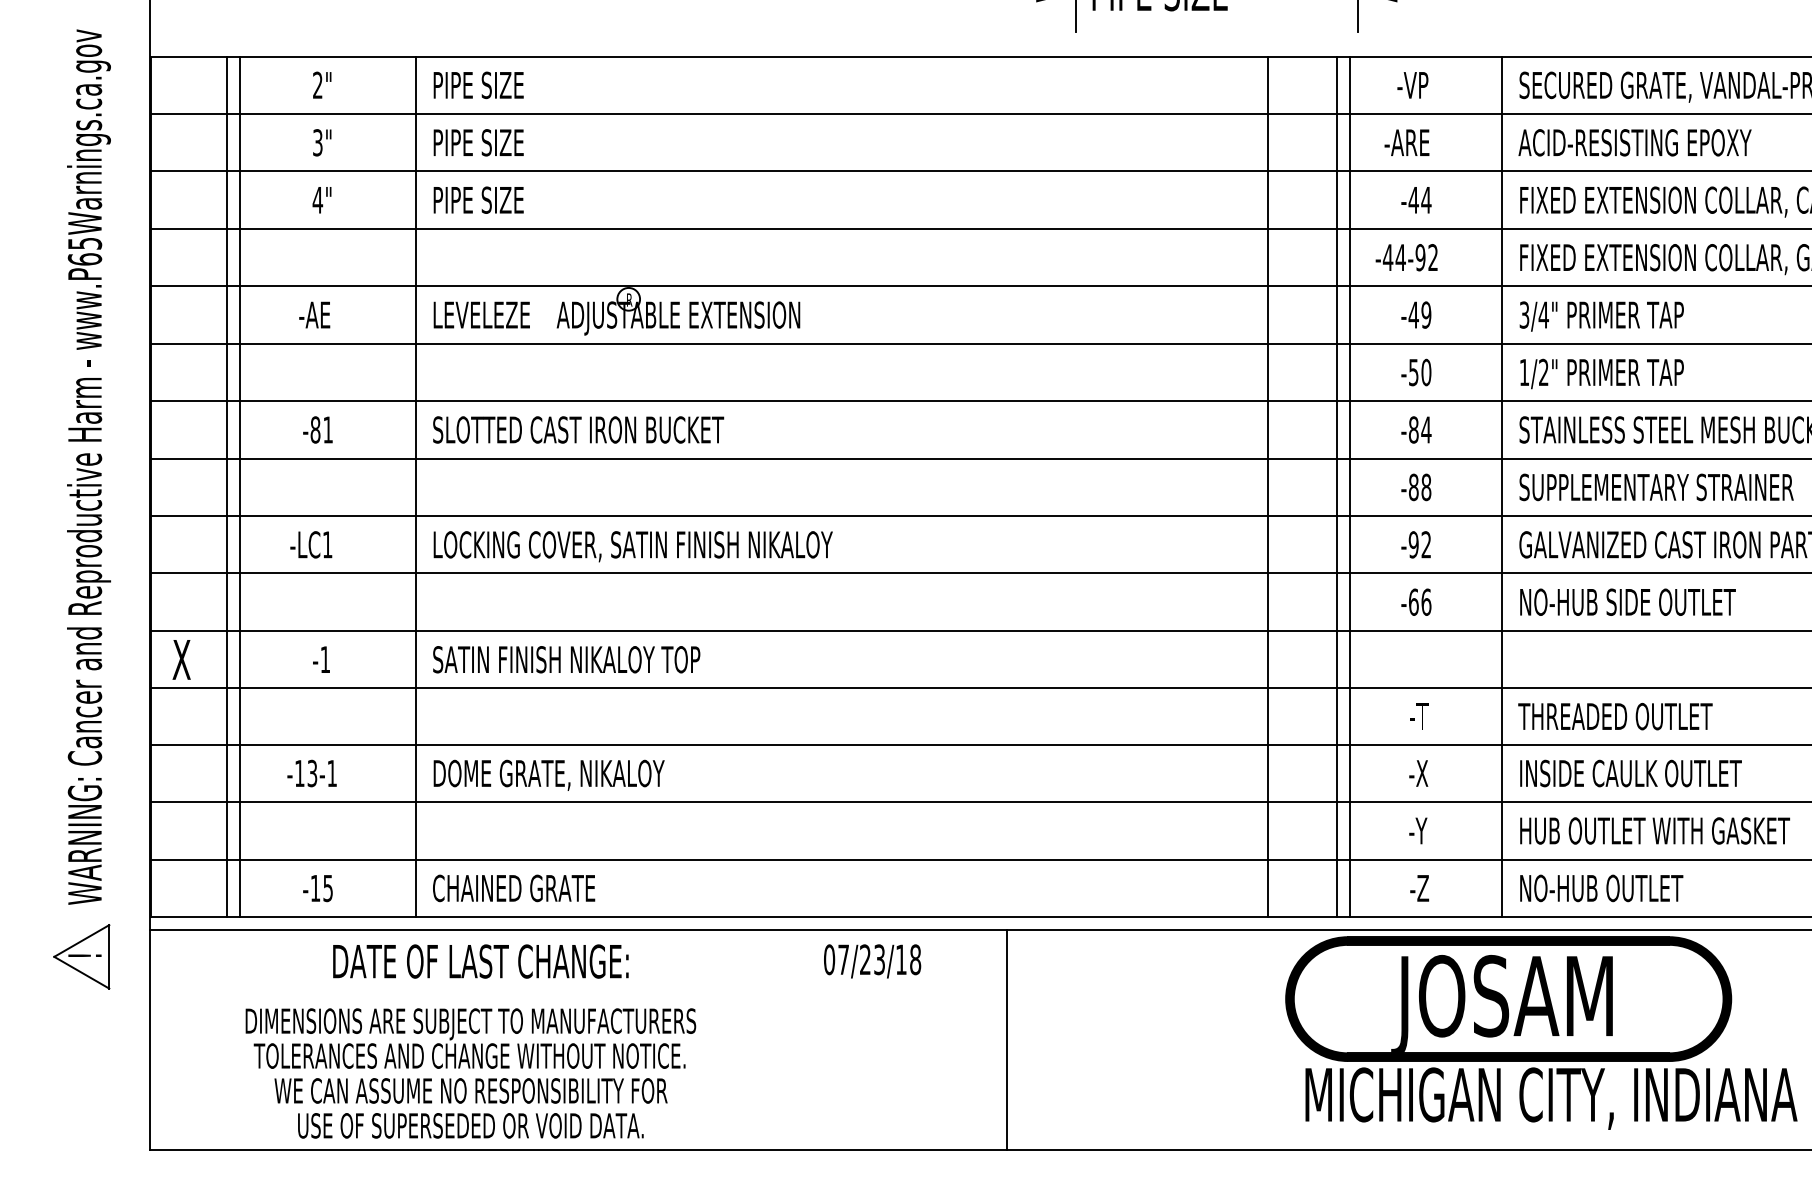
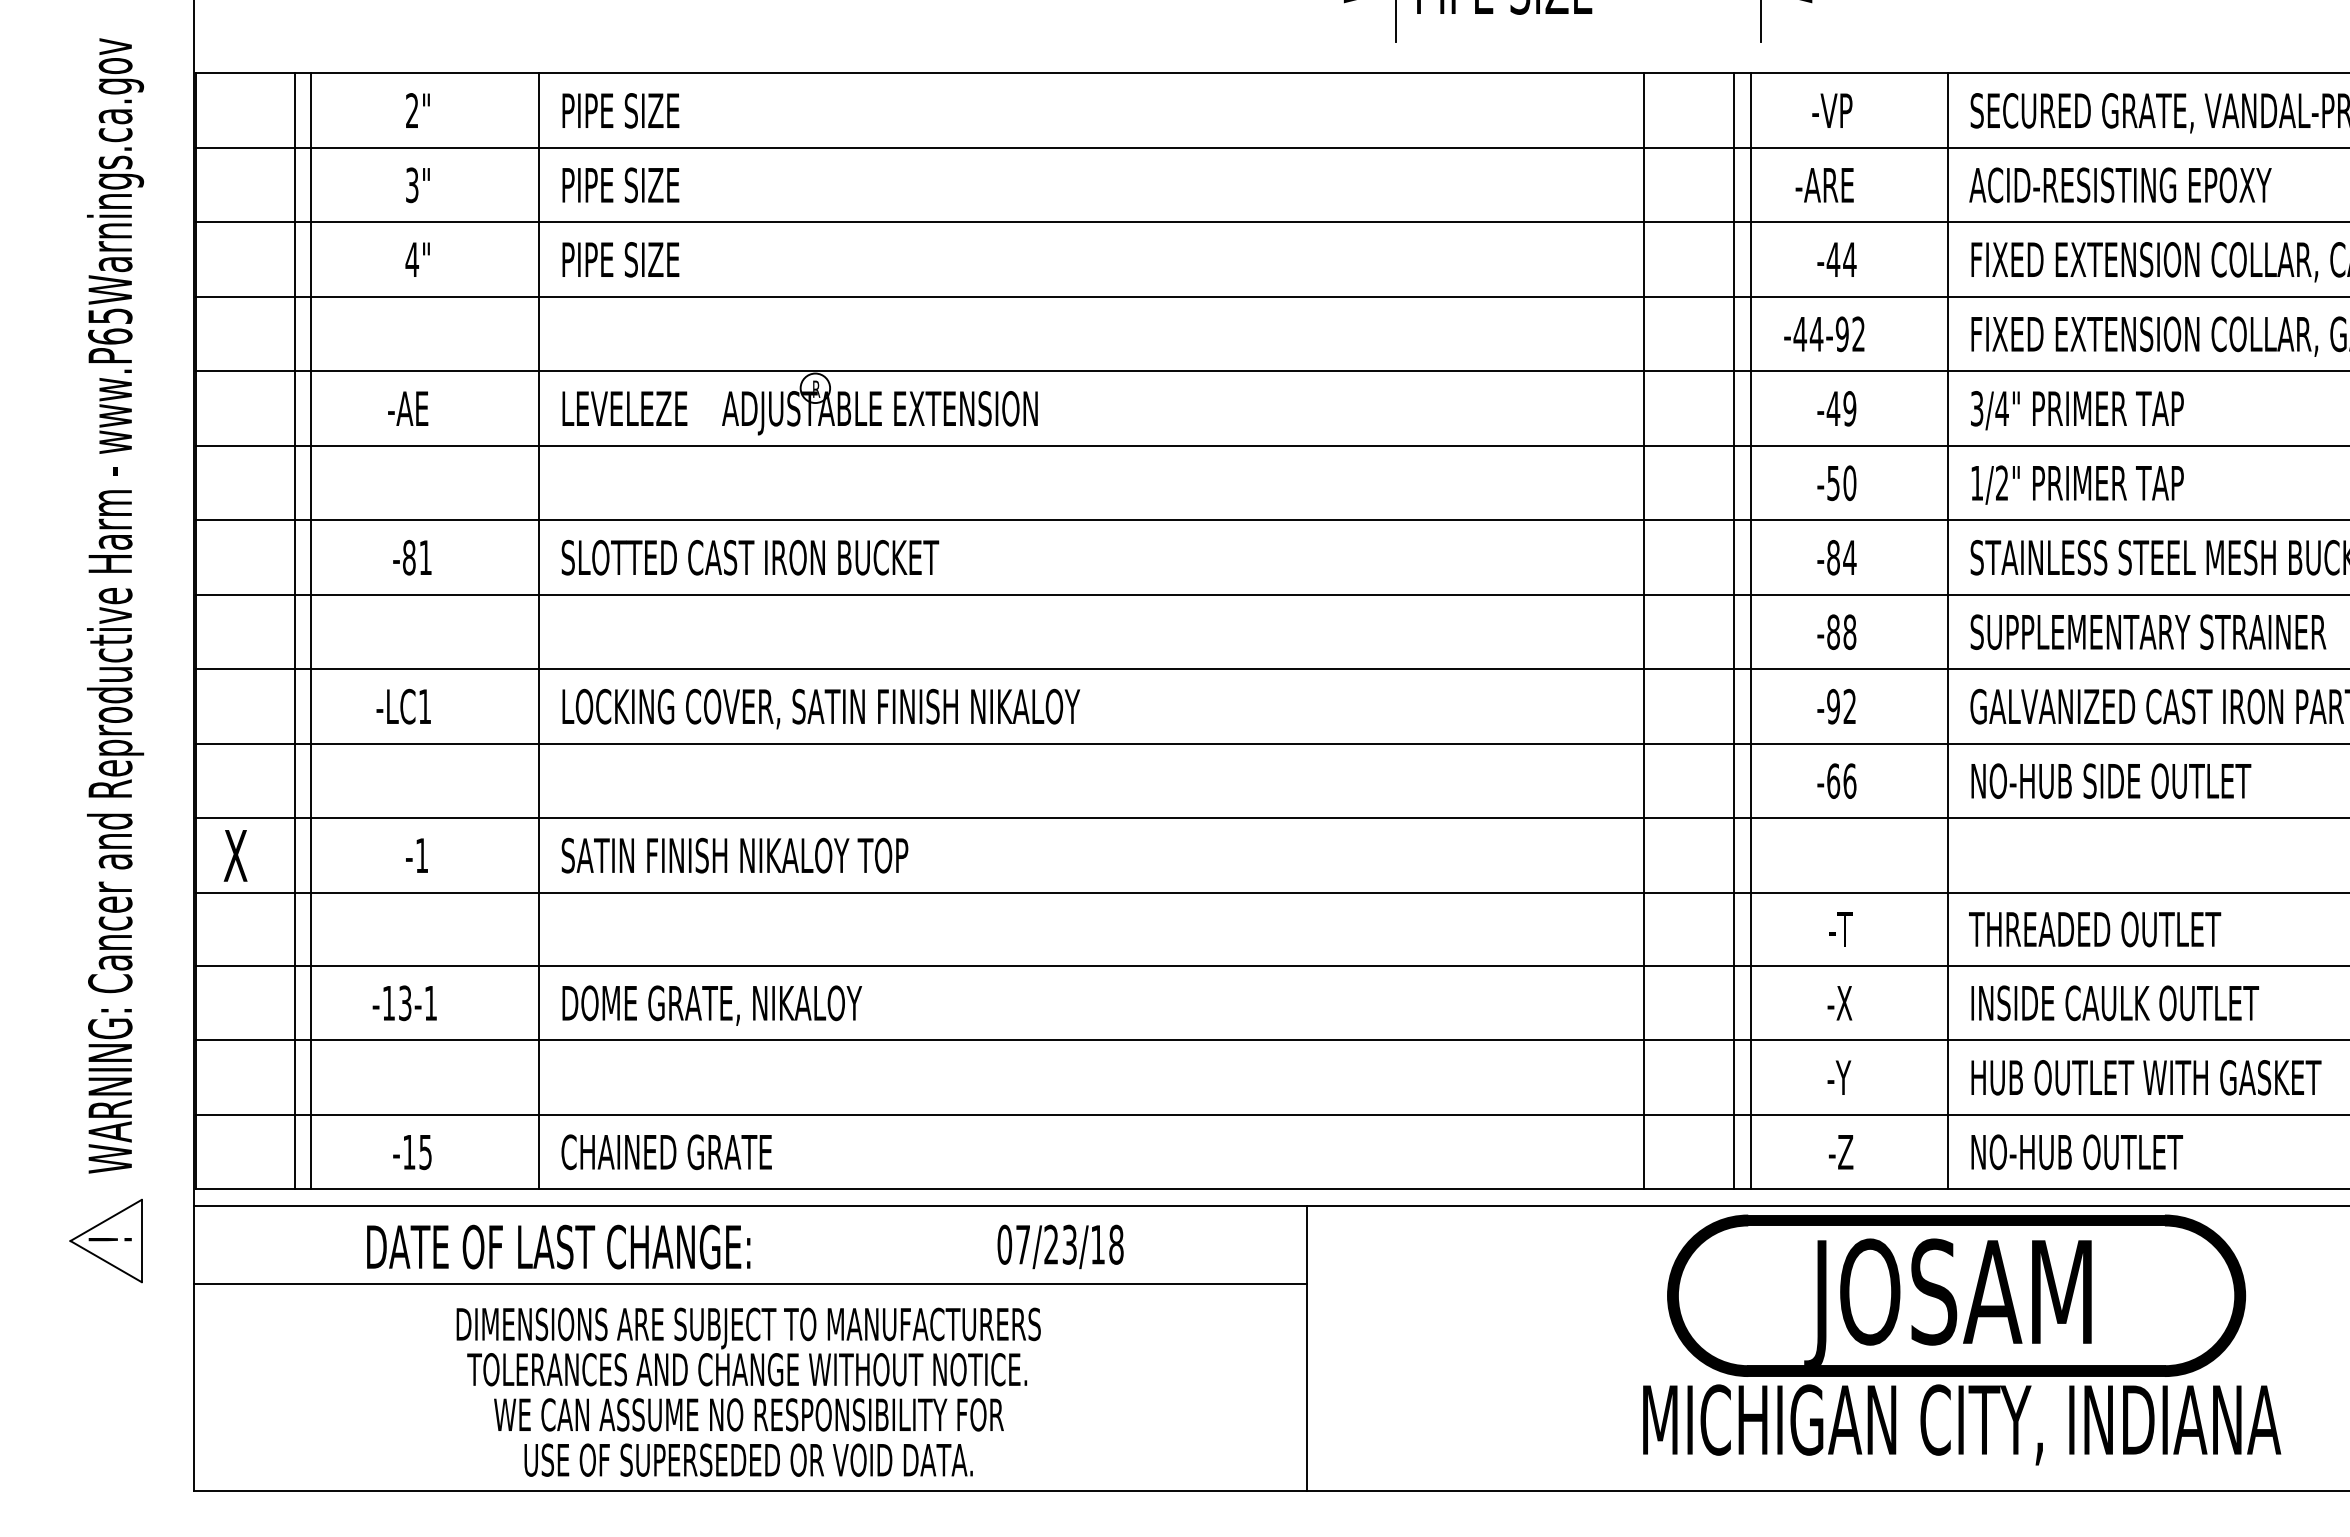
text: (480, 961) -> (558, 1246), moved
text: (872, 961) -> (1060, 1246), moved
line: (578, 990) -> (750, 1284), added
text: (470, 1072) -> (748, 1391), moved
text: (1551, 1098) -> (1962, 1424), moved

